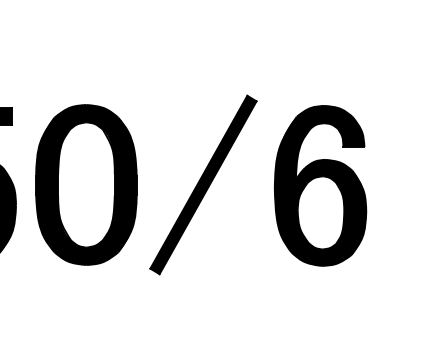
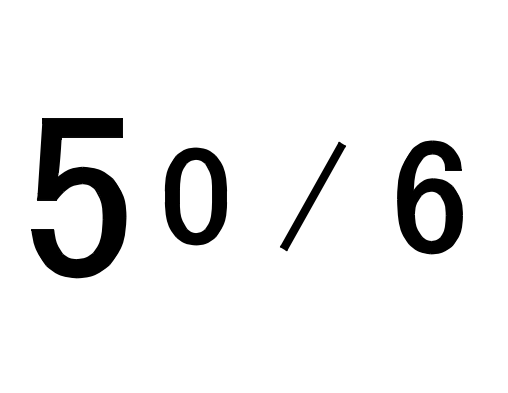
part: (86, 185) -> (195, 196), size x0.6
part: (203, 185) -> (312, 196), size x0.6
part: (320, 186) -> (429, 197), size x0.7

